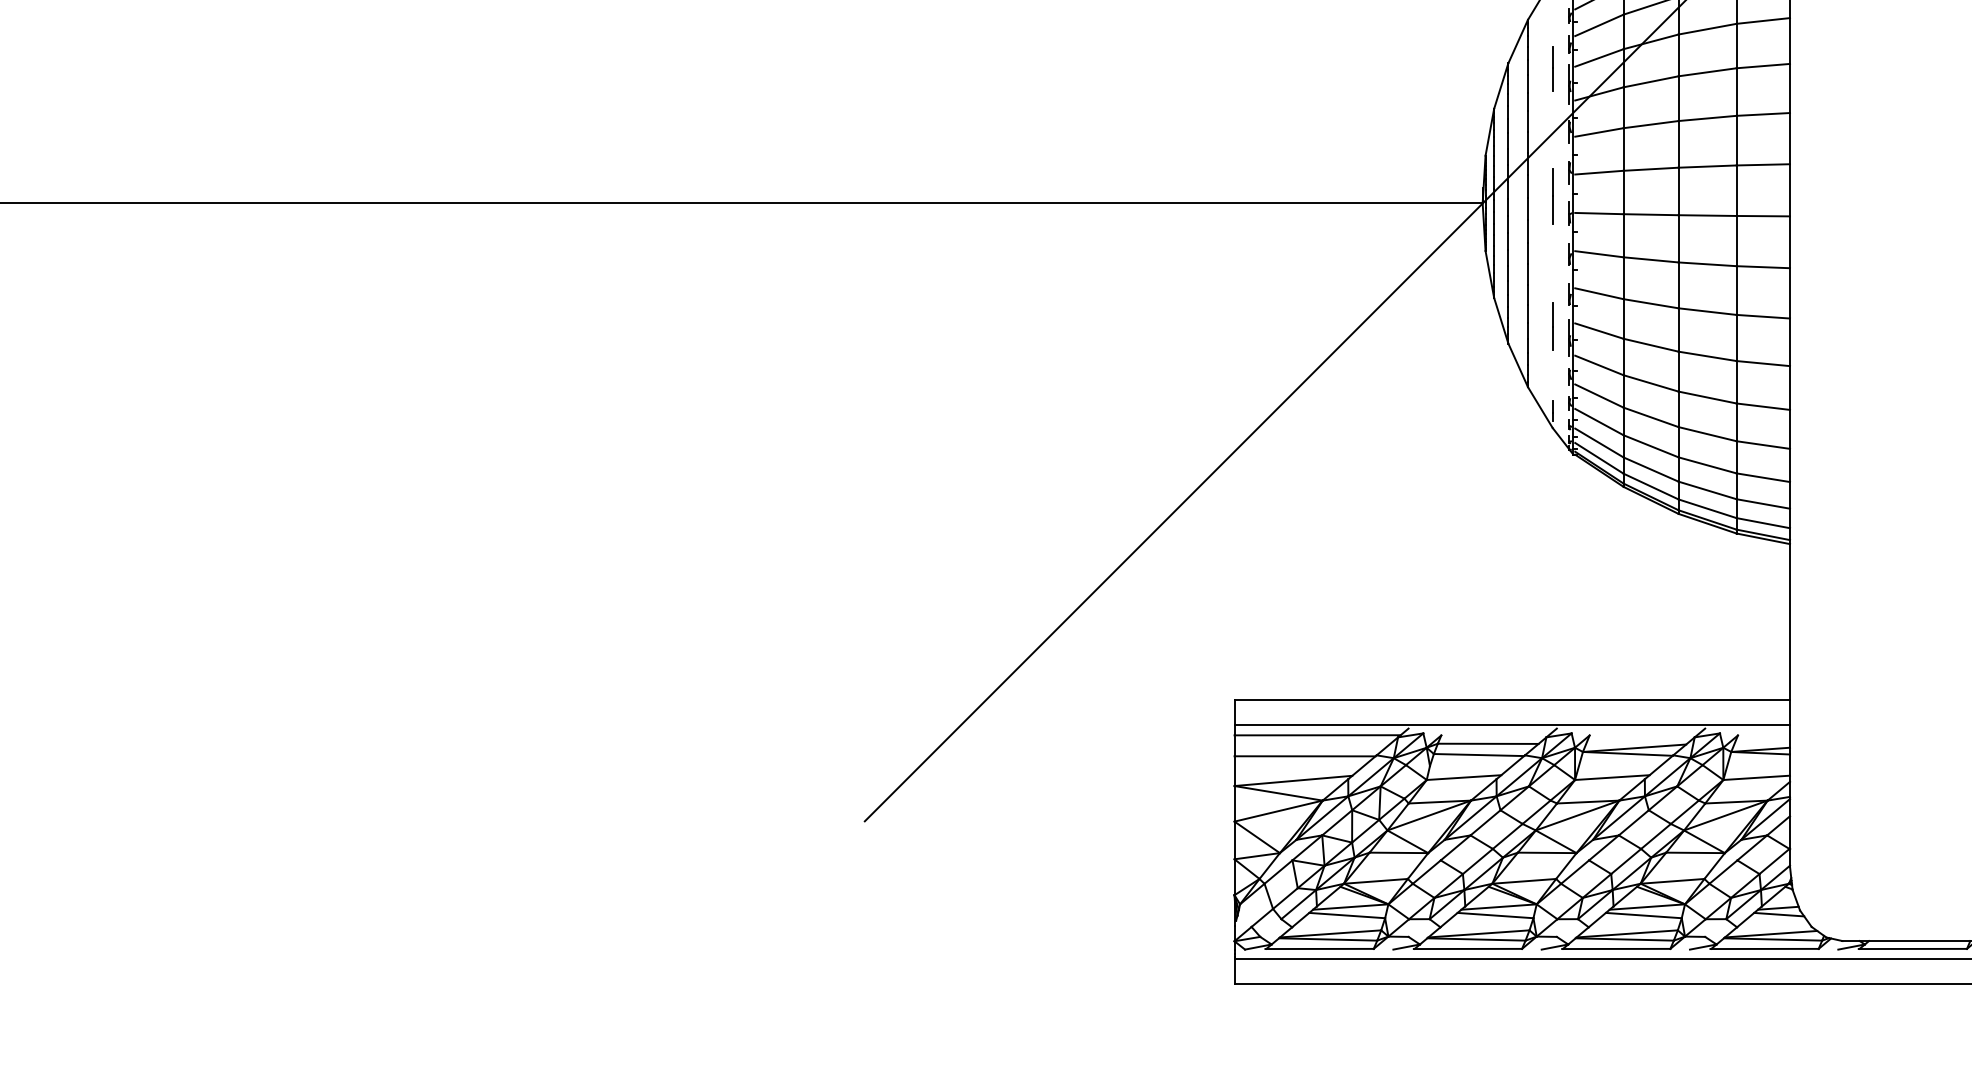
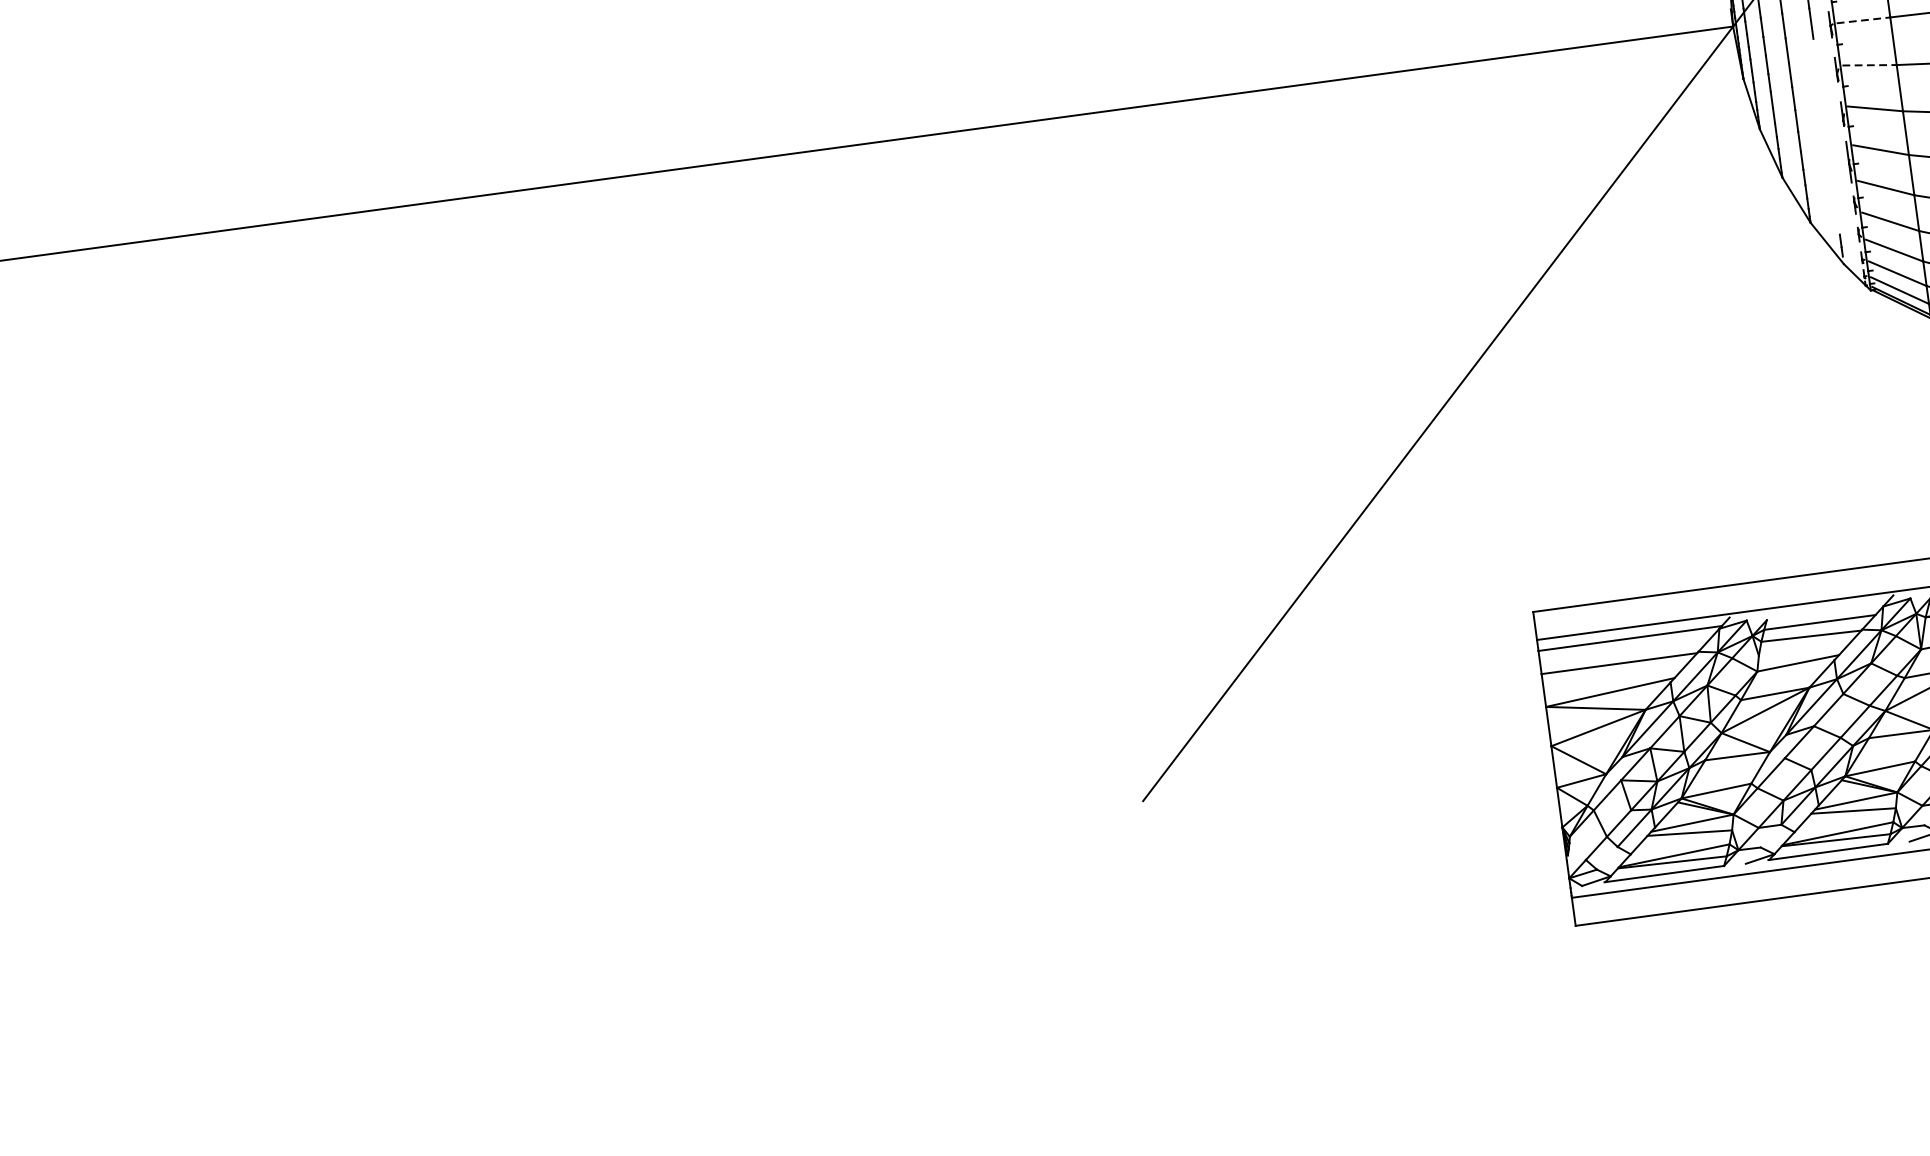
line: (1599, 213) -> (1863, 20), solid -> dashed
line: (1599, 254) -> (1869, 65), solid -> dashed
line: (1552, 326) -> (1828, 152), removed

